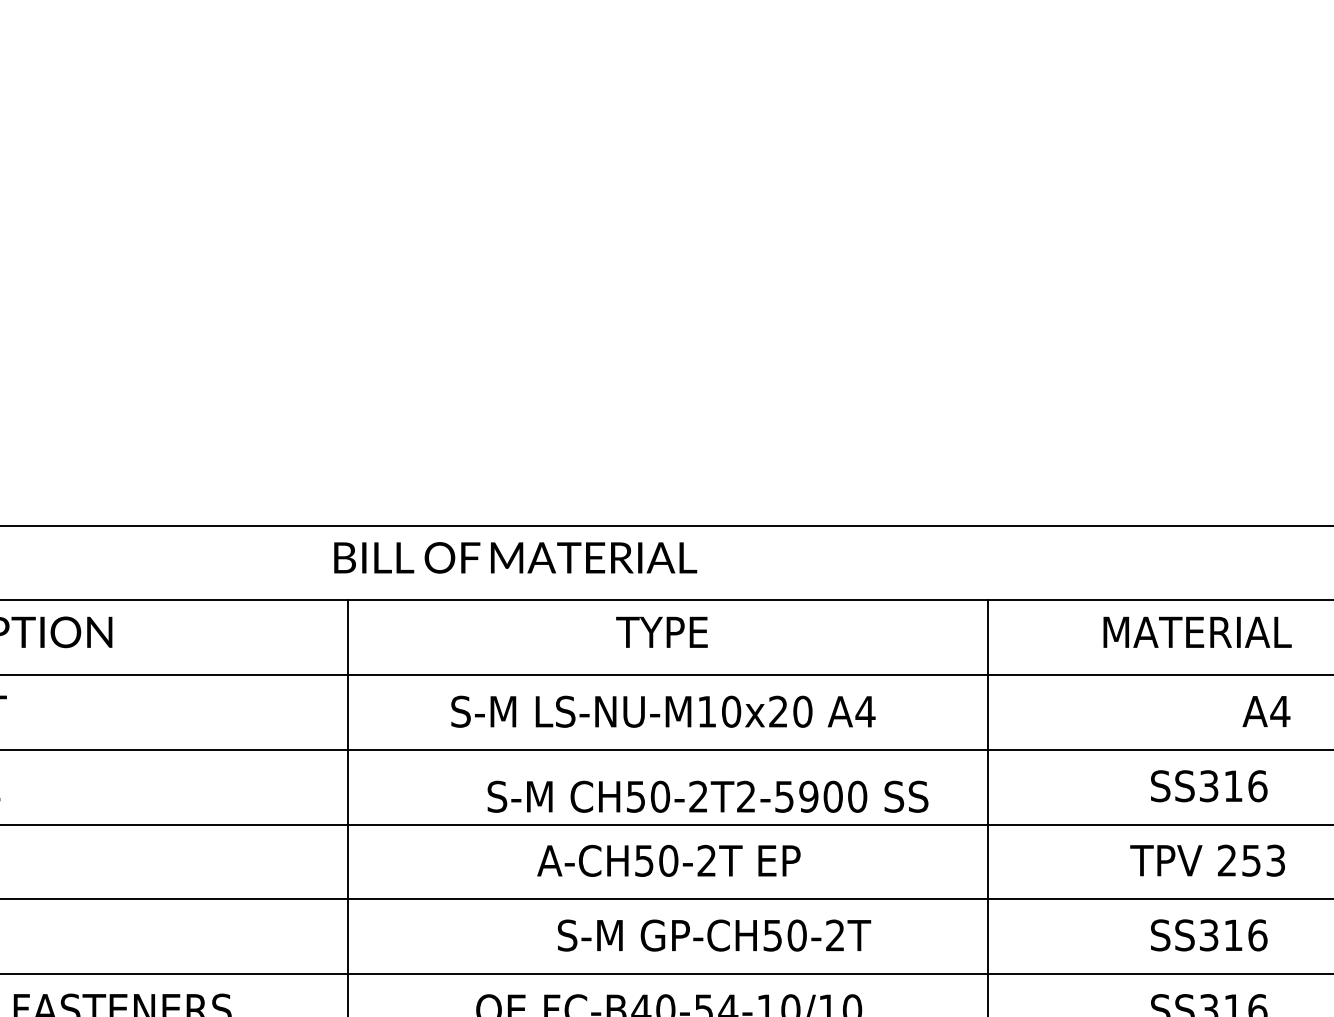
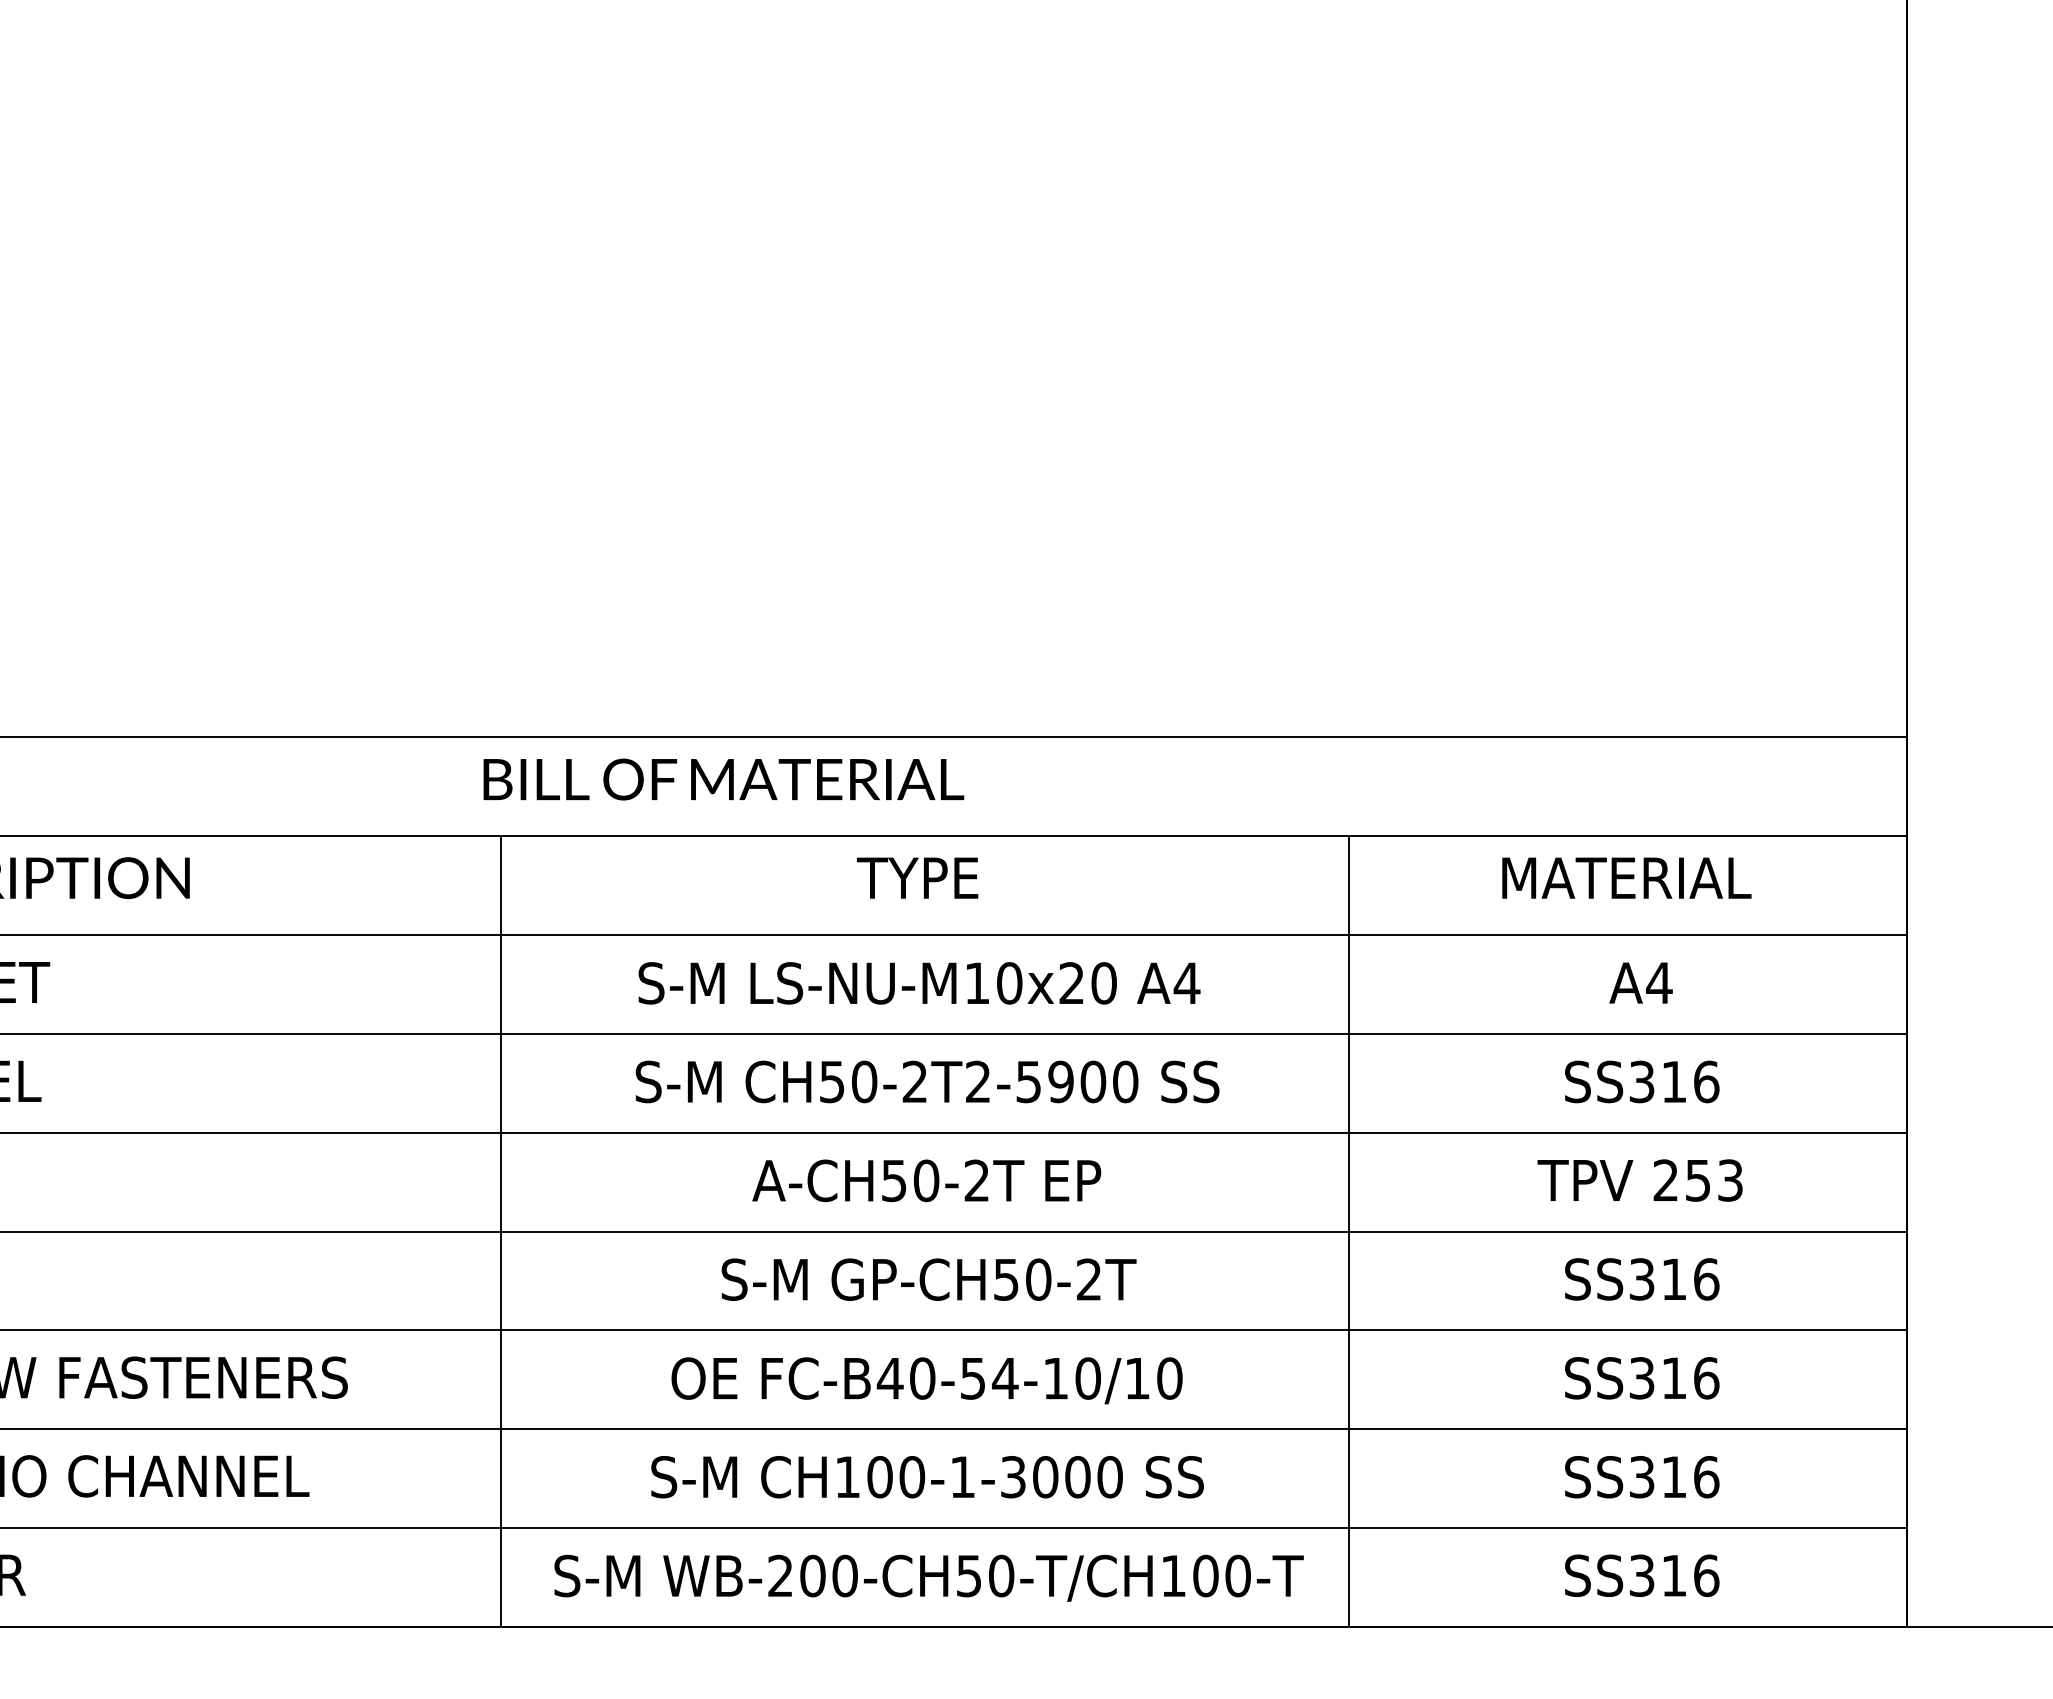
text: (1266, 711) -> (1640, 982), moved
text: (707, 796) -> (927, 1081), moved
text: (714, 935) -> (928, 1279), moved

